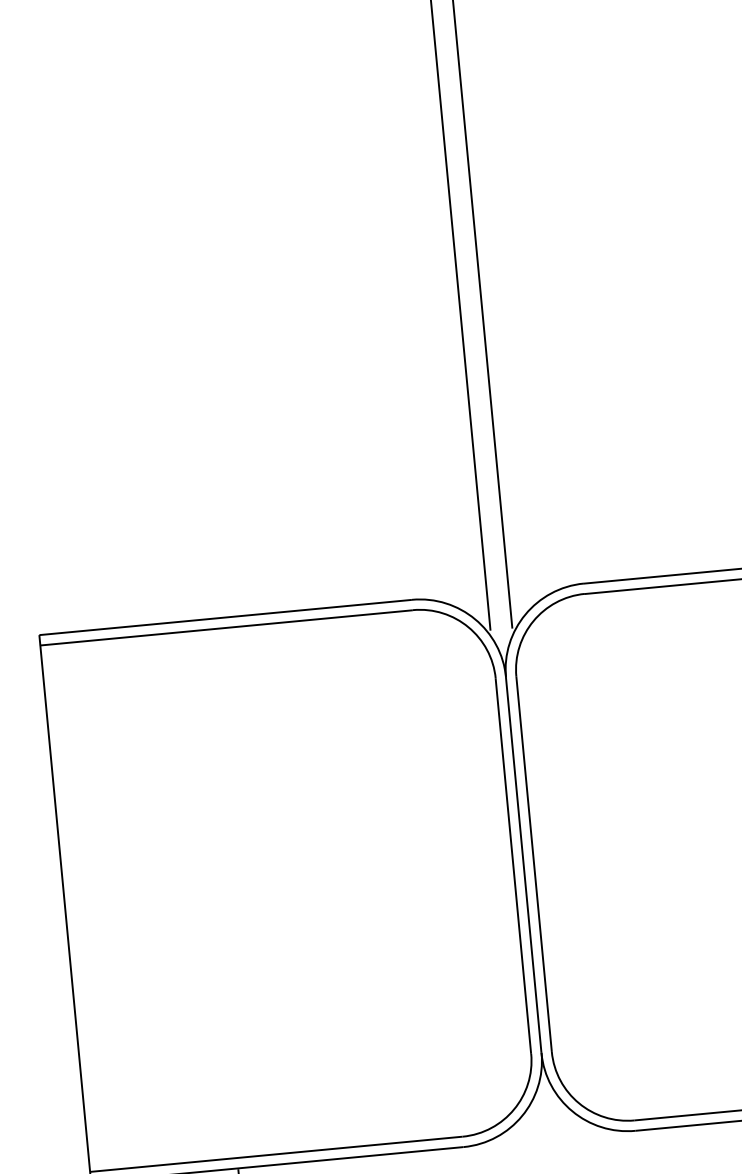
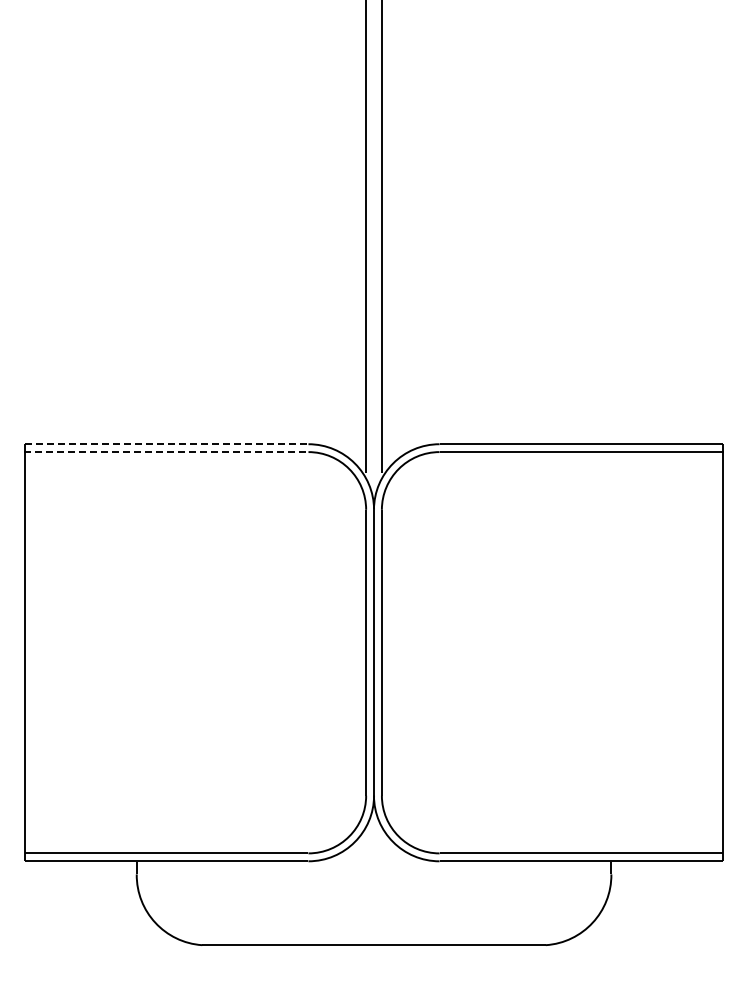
line: (225, 617) -> (166, 444), solid -> dashed
line: (226, 628) -> (166, 452), solid -> dashed

